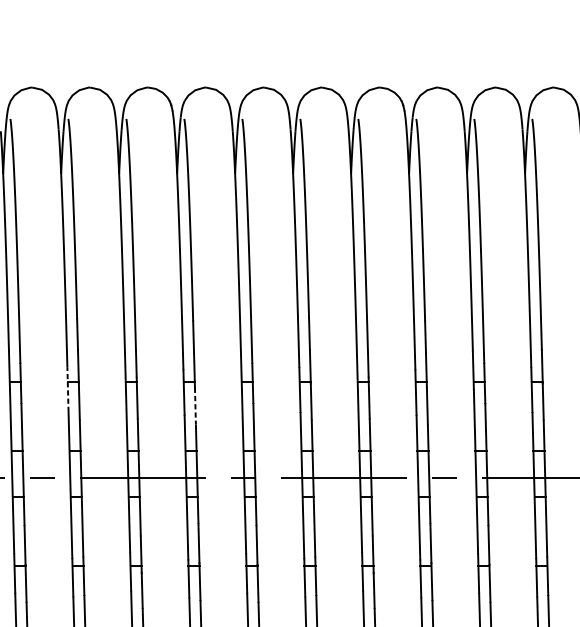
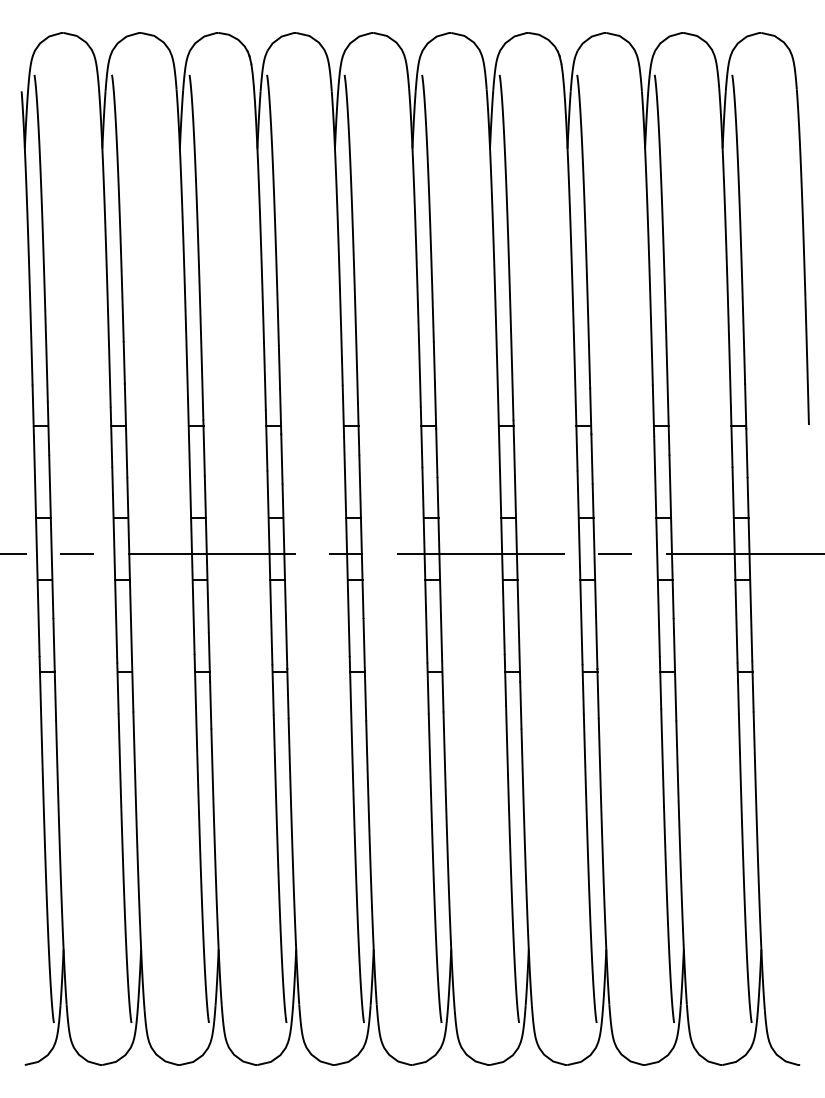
line: (68, 390) -> (111, 437), dashed -> solid
line: (195, 405) -> (281, 458), dashed -> solid

